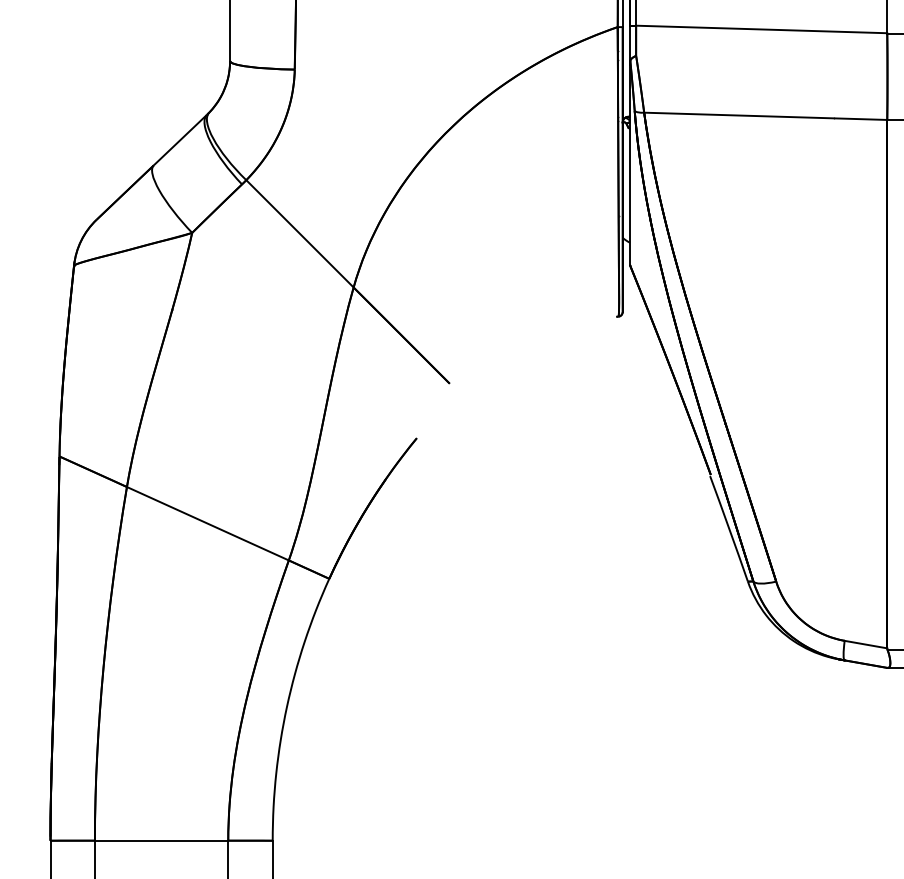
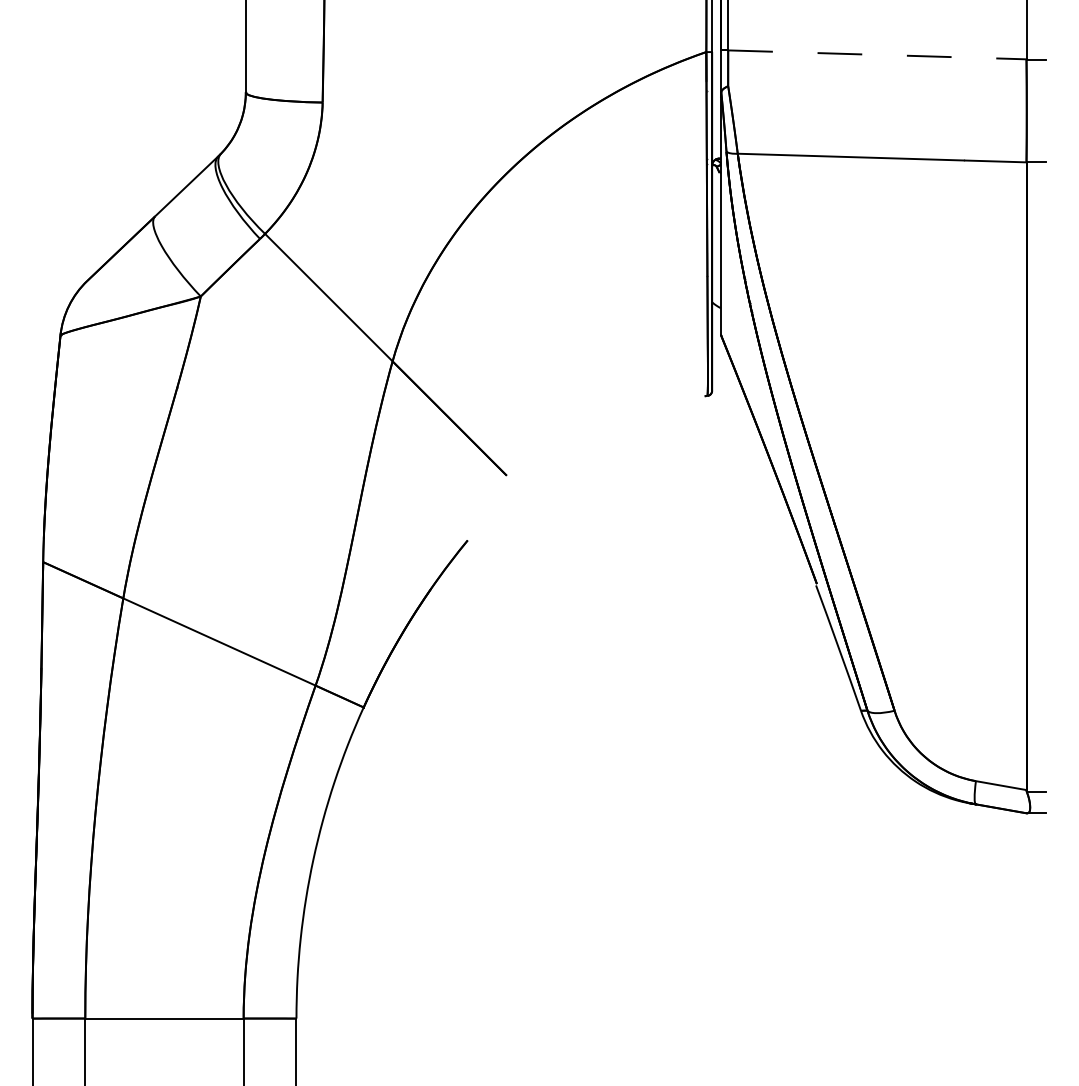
line: (761, 29) -> (877, 54), solid -> dashed

